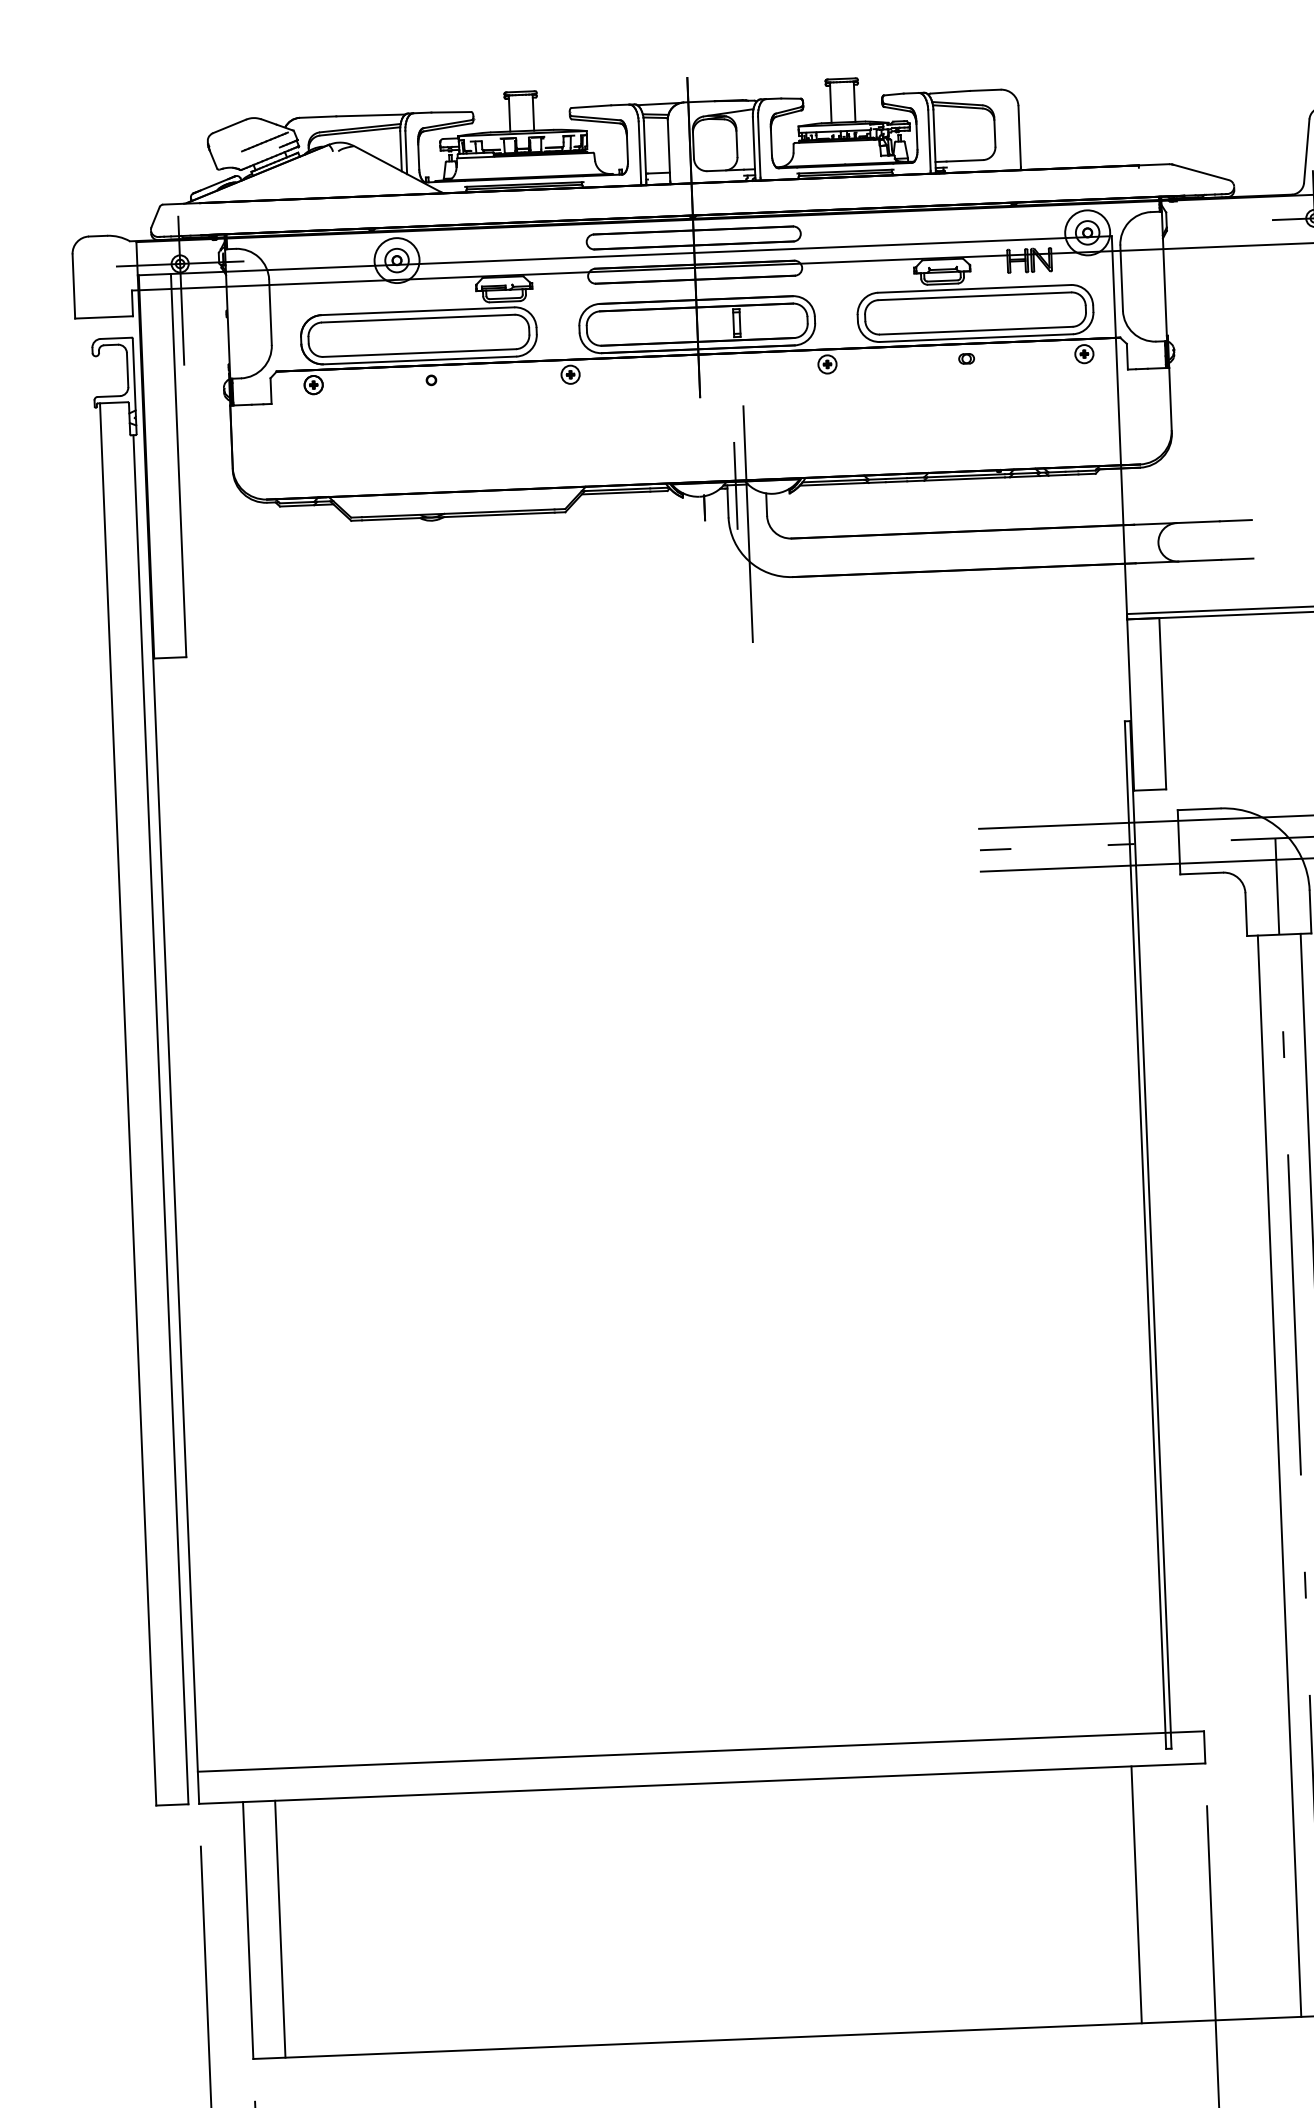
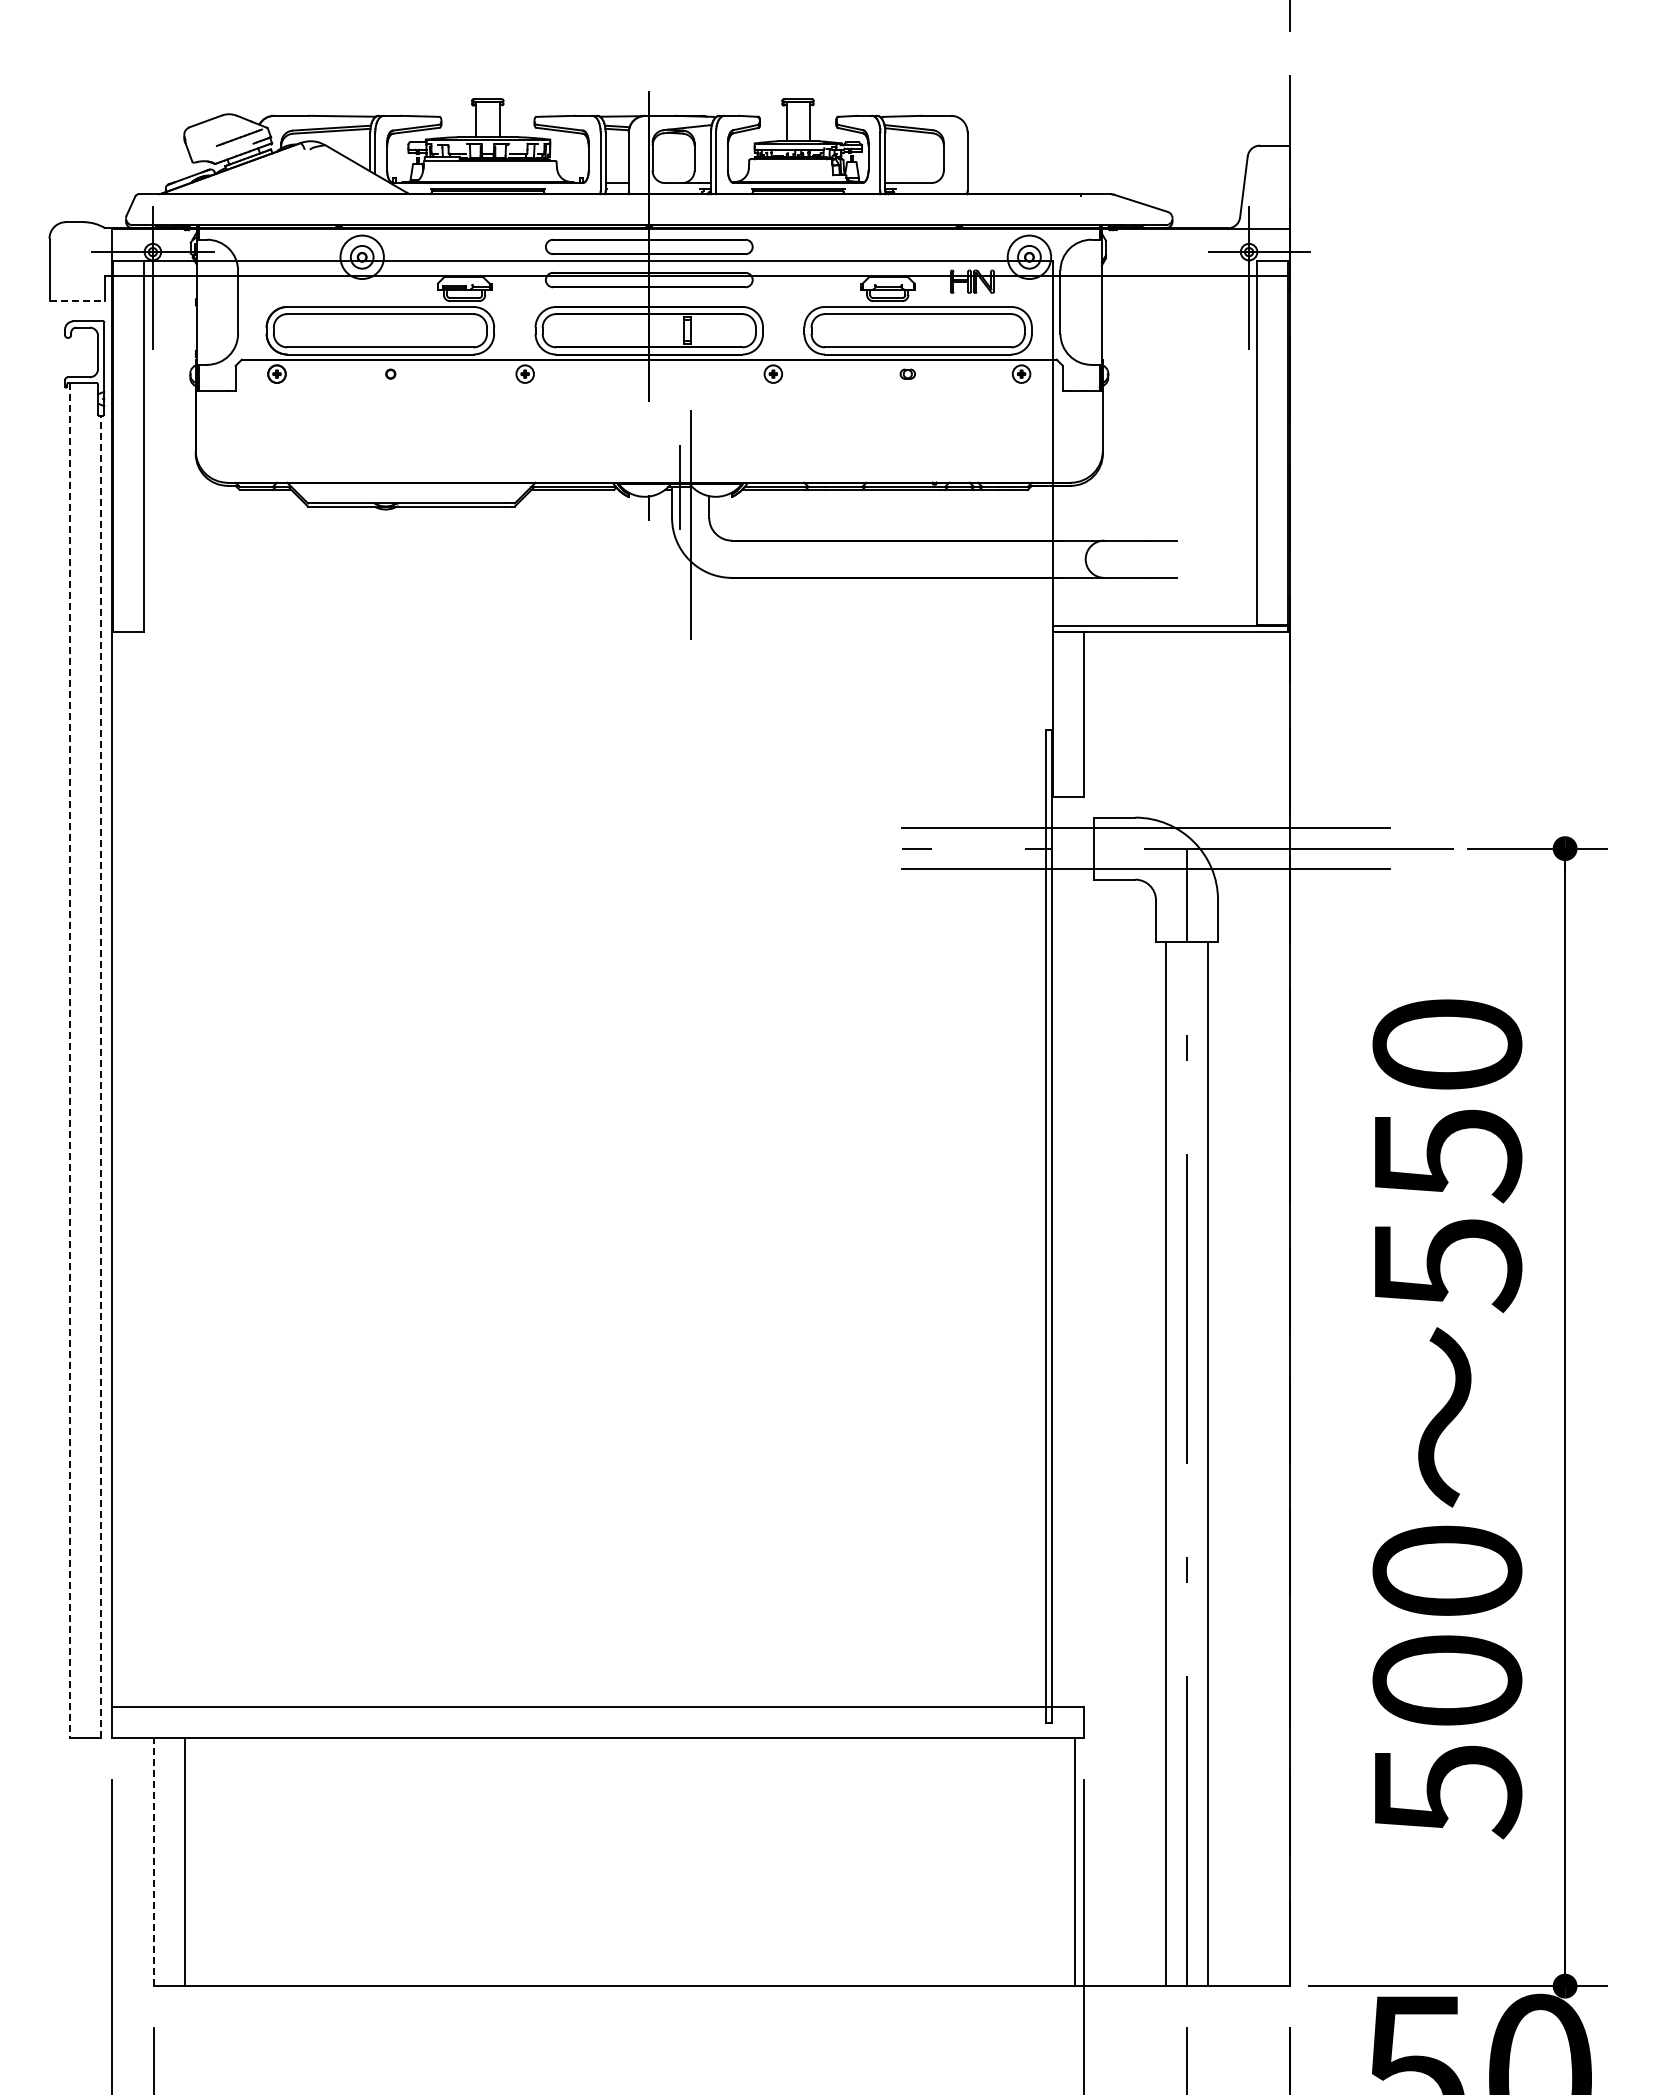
line: (104, 317) -> (77, 300), solid -> dashed
line: (128, 1105) -> (70, 1061), solid -> dashed
line: (161, 1119) -> (101, 1076), solid -> dashed
line: (1136, 1895) -> (1075, 1862), moved
line: (247, 1929) -> (153, 1861), solid -> dashed

